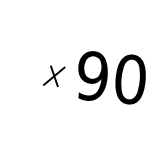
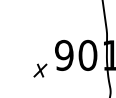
part: (54, 76) -> (40, 70), moved

